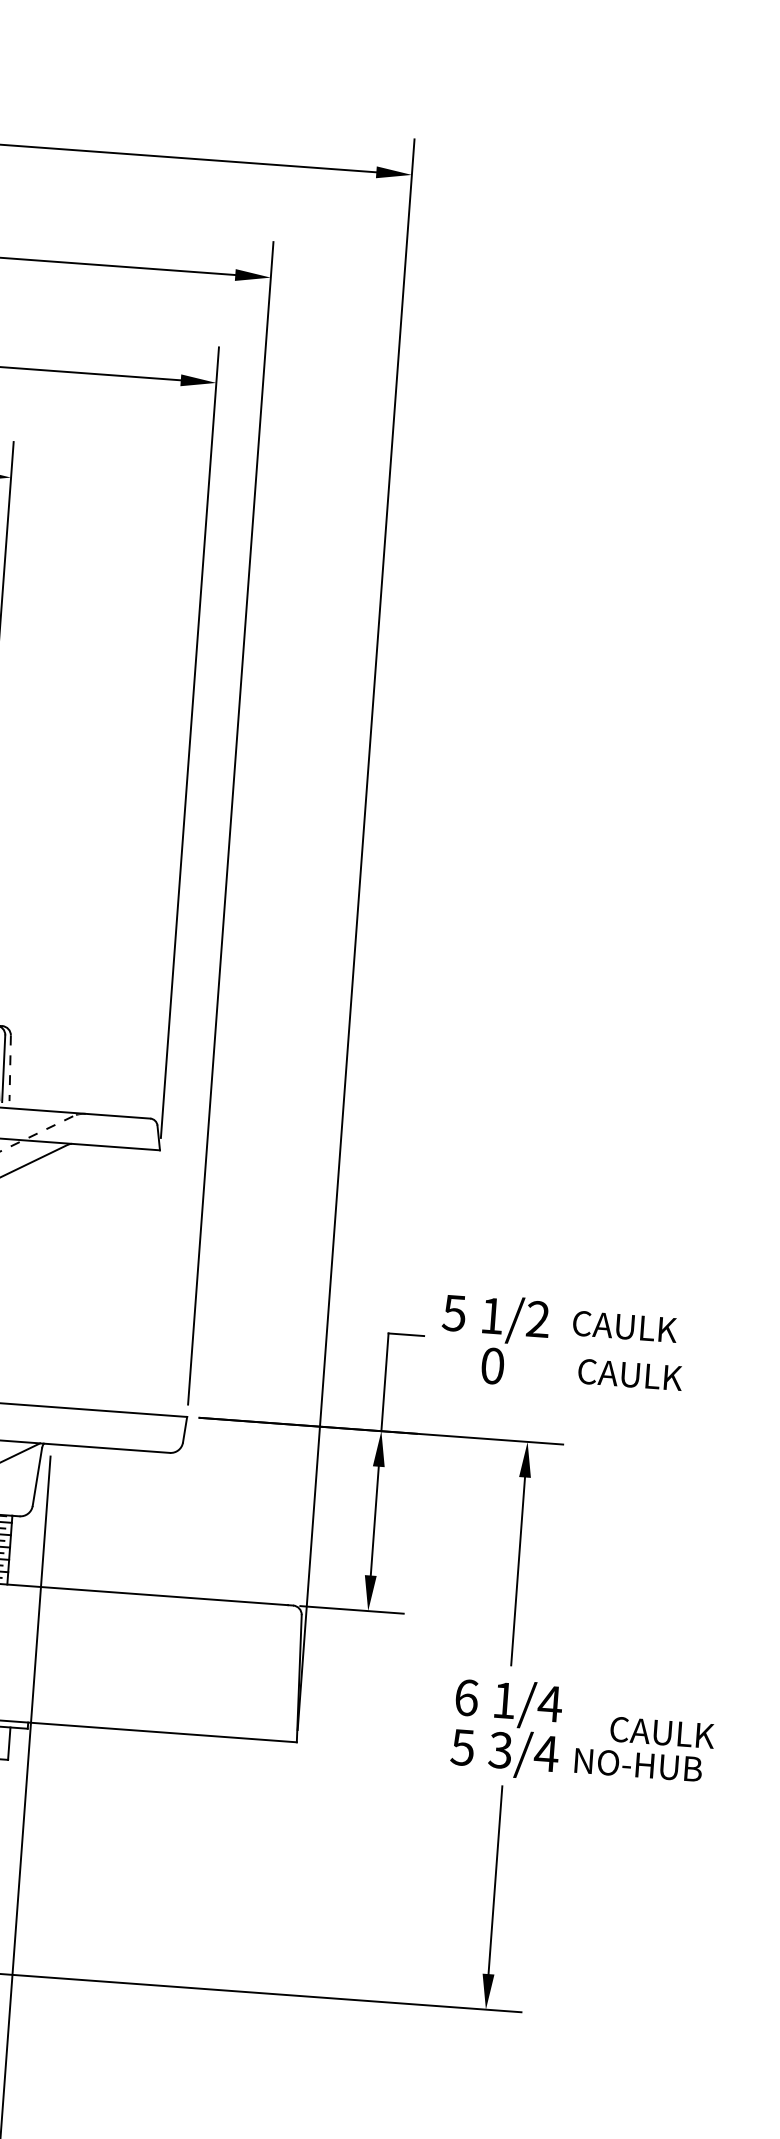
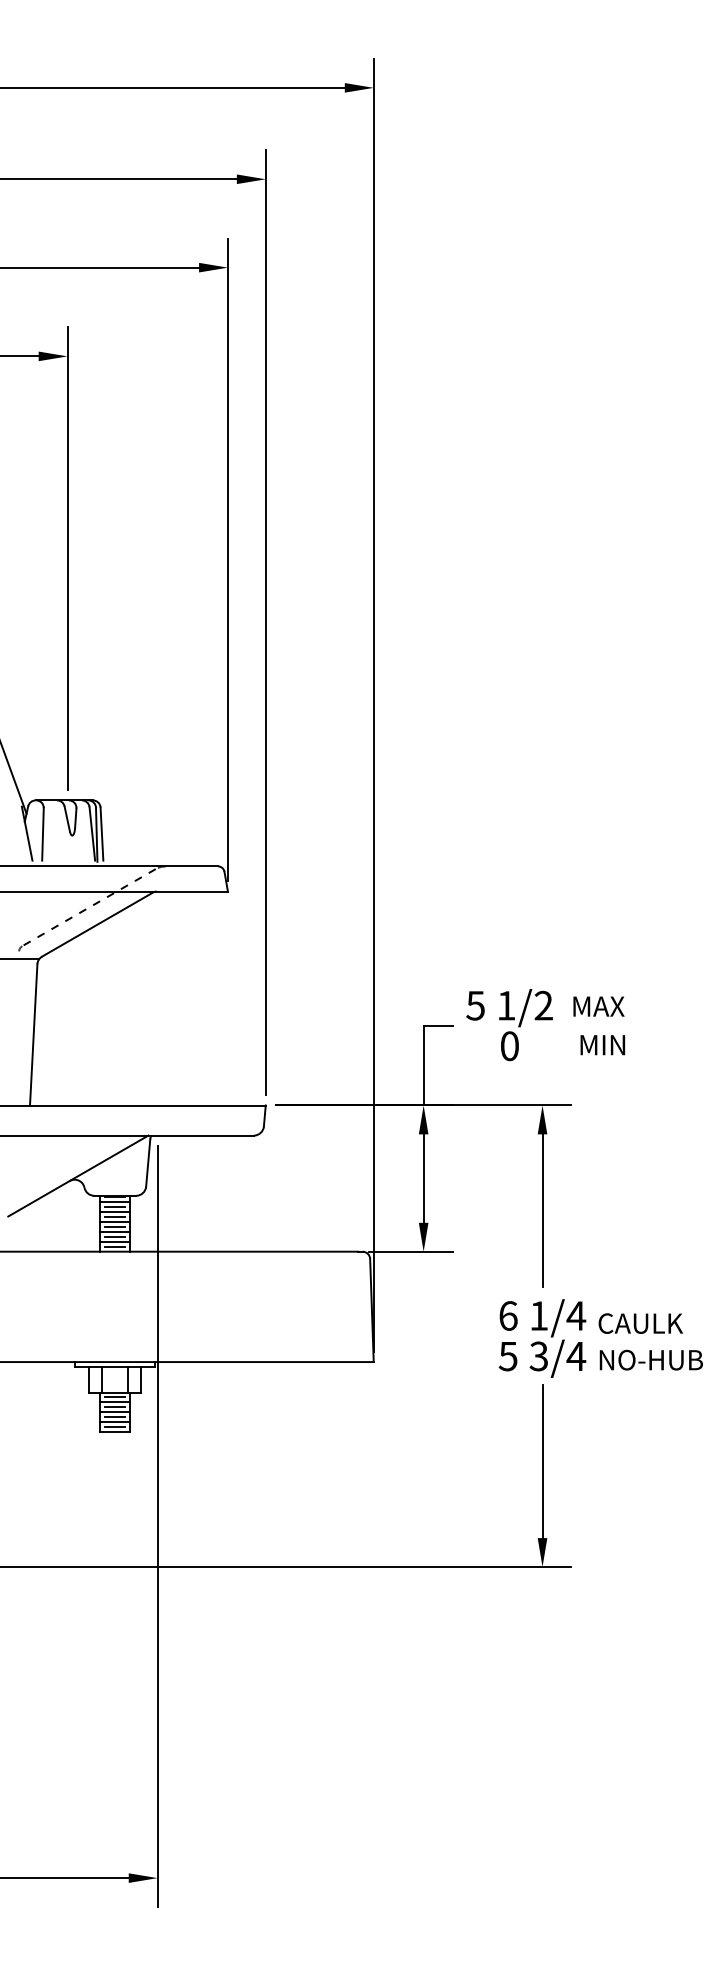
line: (9, 1068) -> (101, 834), dashed -> solid
text: (625, 1326) -> (614, 1006), CAULK -> MAX
text: (630, 1374) -> (621, 1044), CAULK -> MIN
text: (662, 1732) -> (640, 1323), moved

